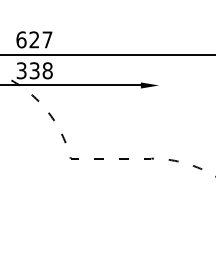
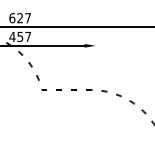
text: (34, 70) -> (20, 36), 338 -> 457

